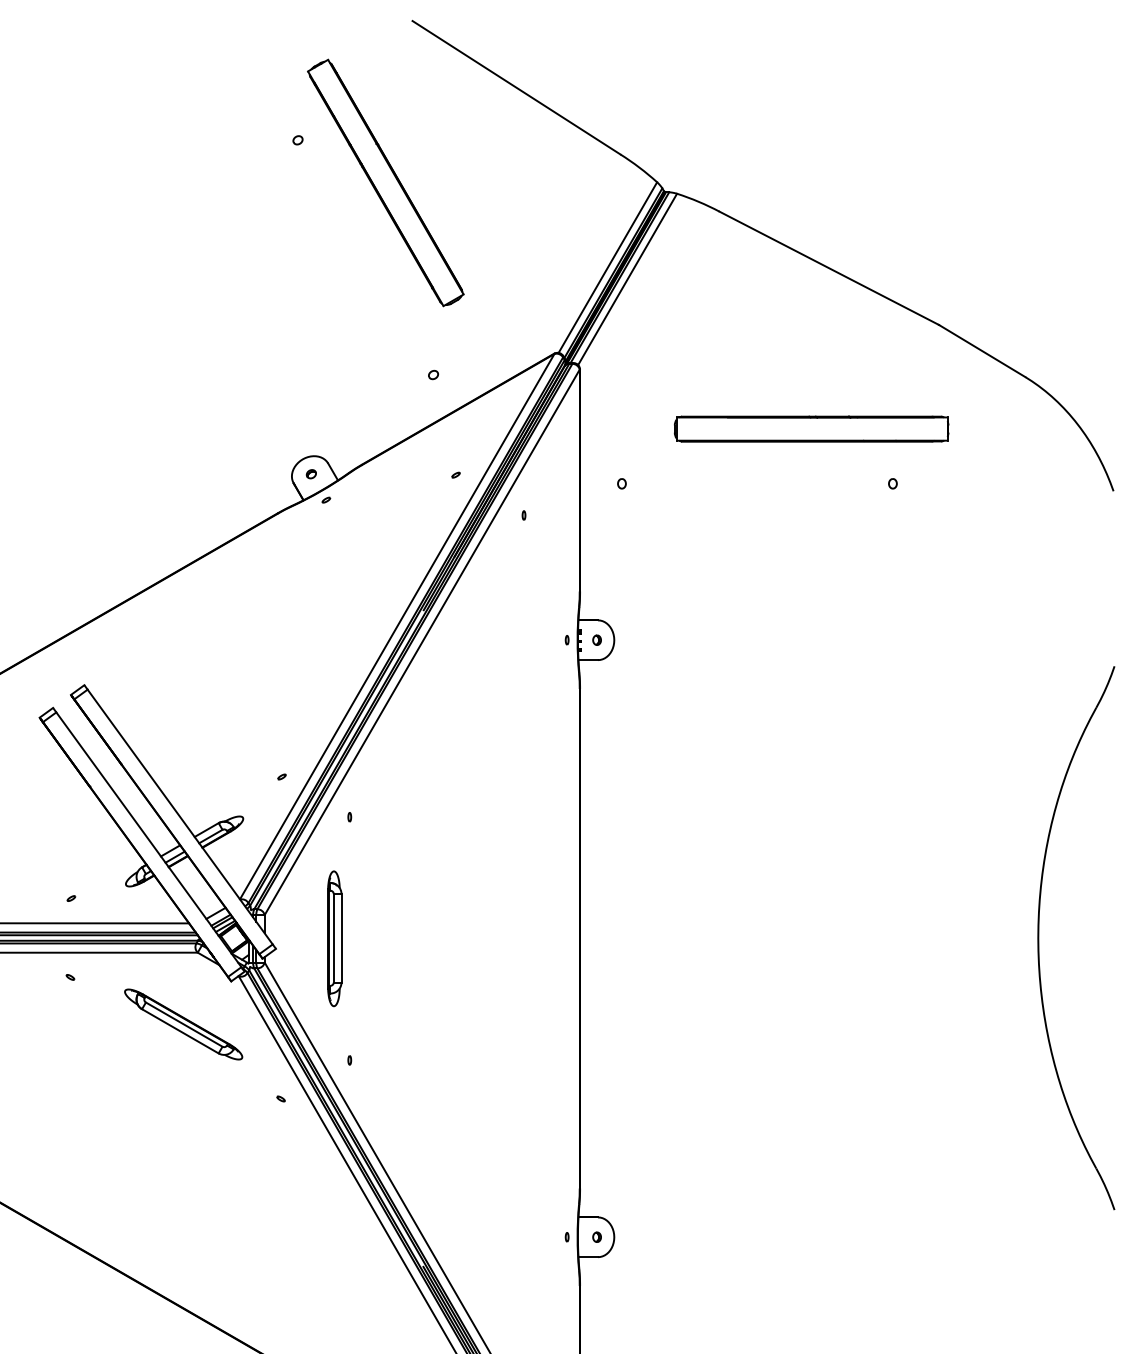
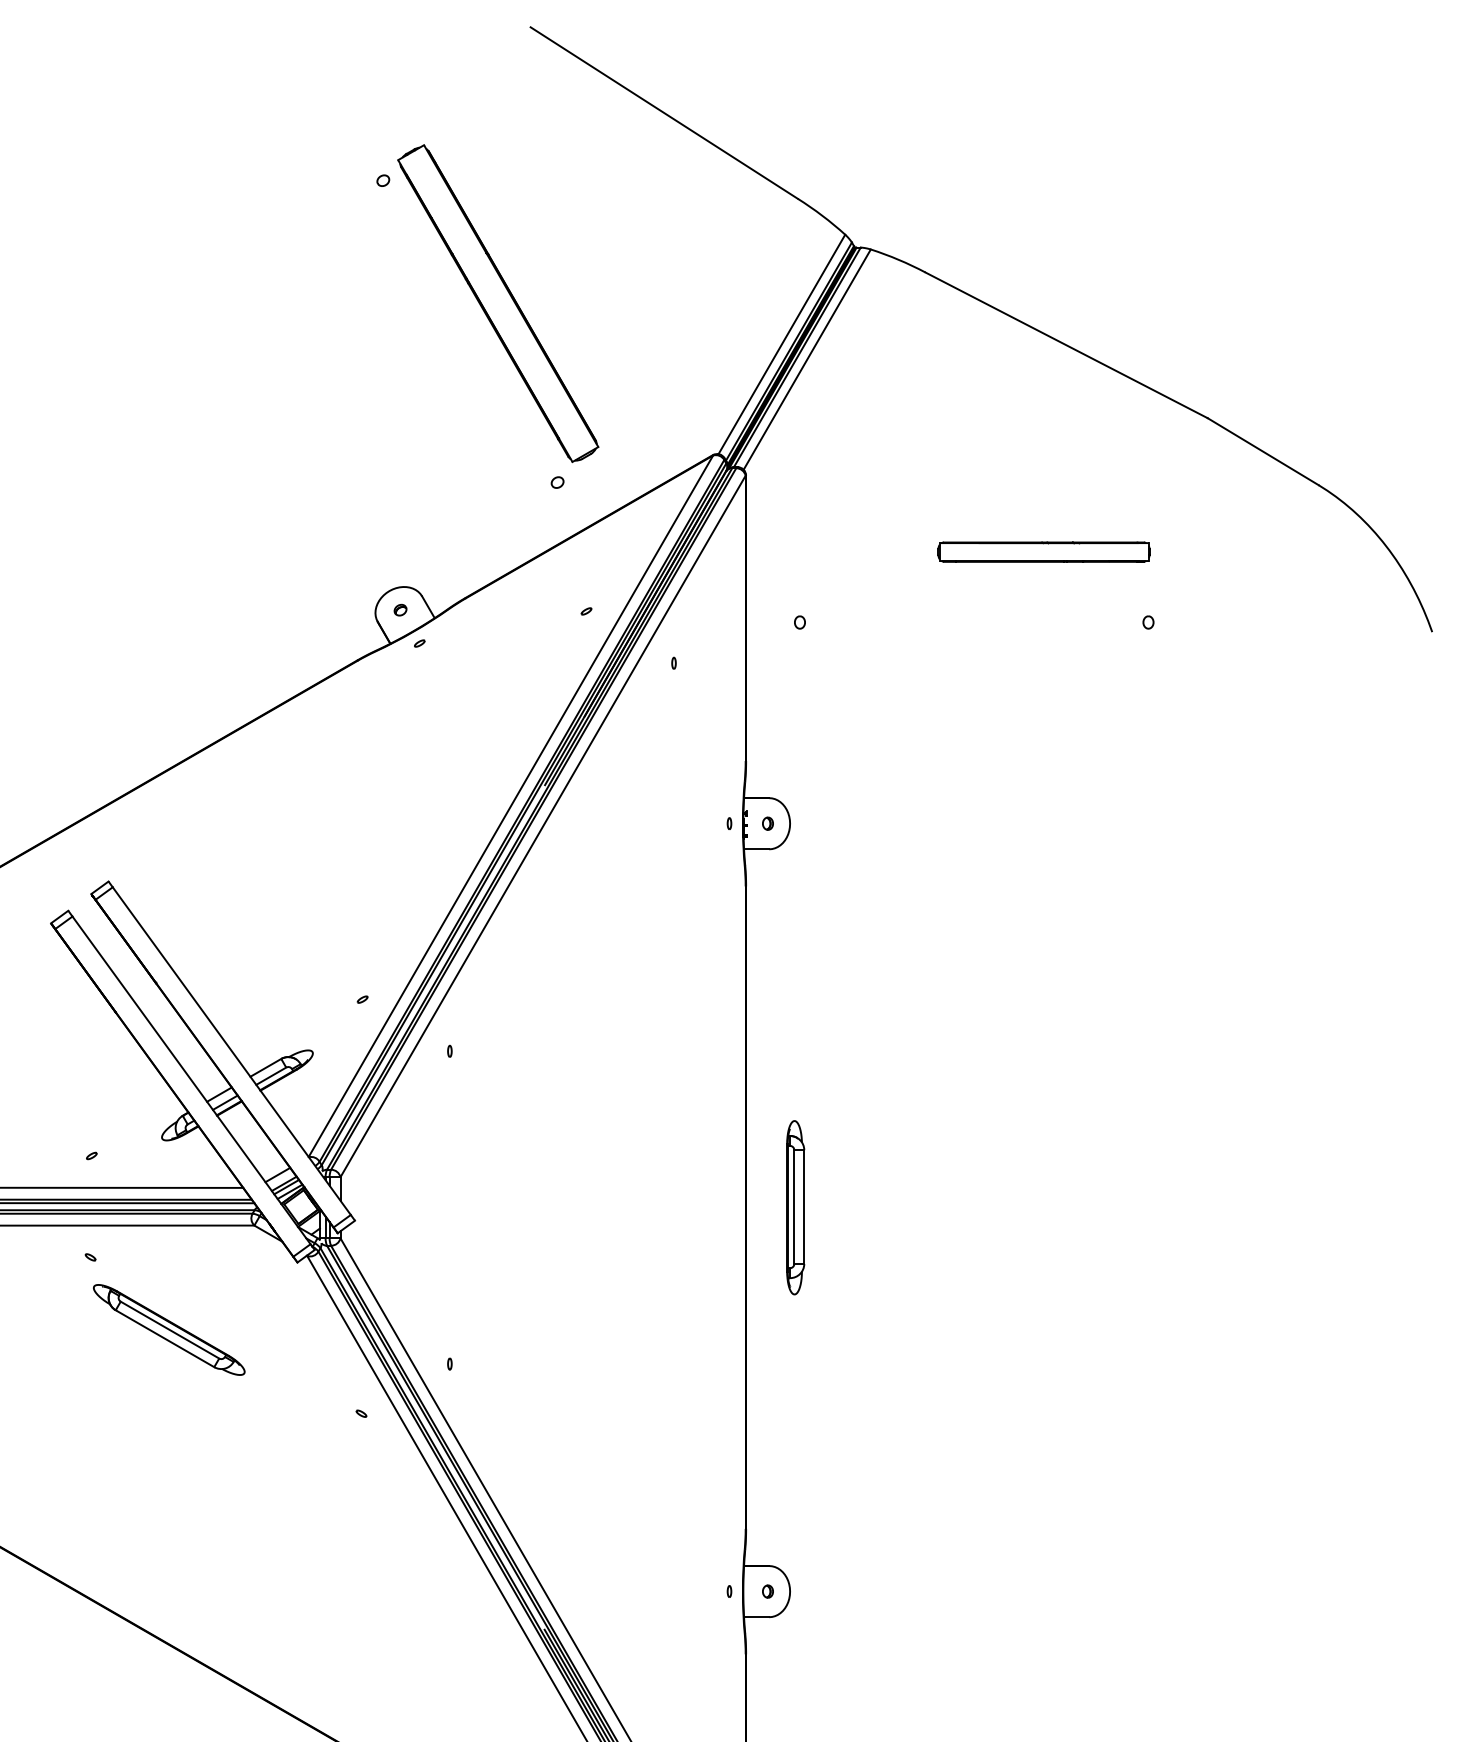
part: (386, 182) -> (498, 303), moved
part: (811, 428) -> (1043, 551), size x0.6
part: (1039, 937) -> (1336, 1206), removed
part: (334, 938) -> (795, 1207), moved
part: (183, 1024) -> (169, 1329), moved

